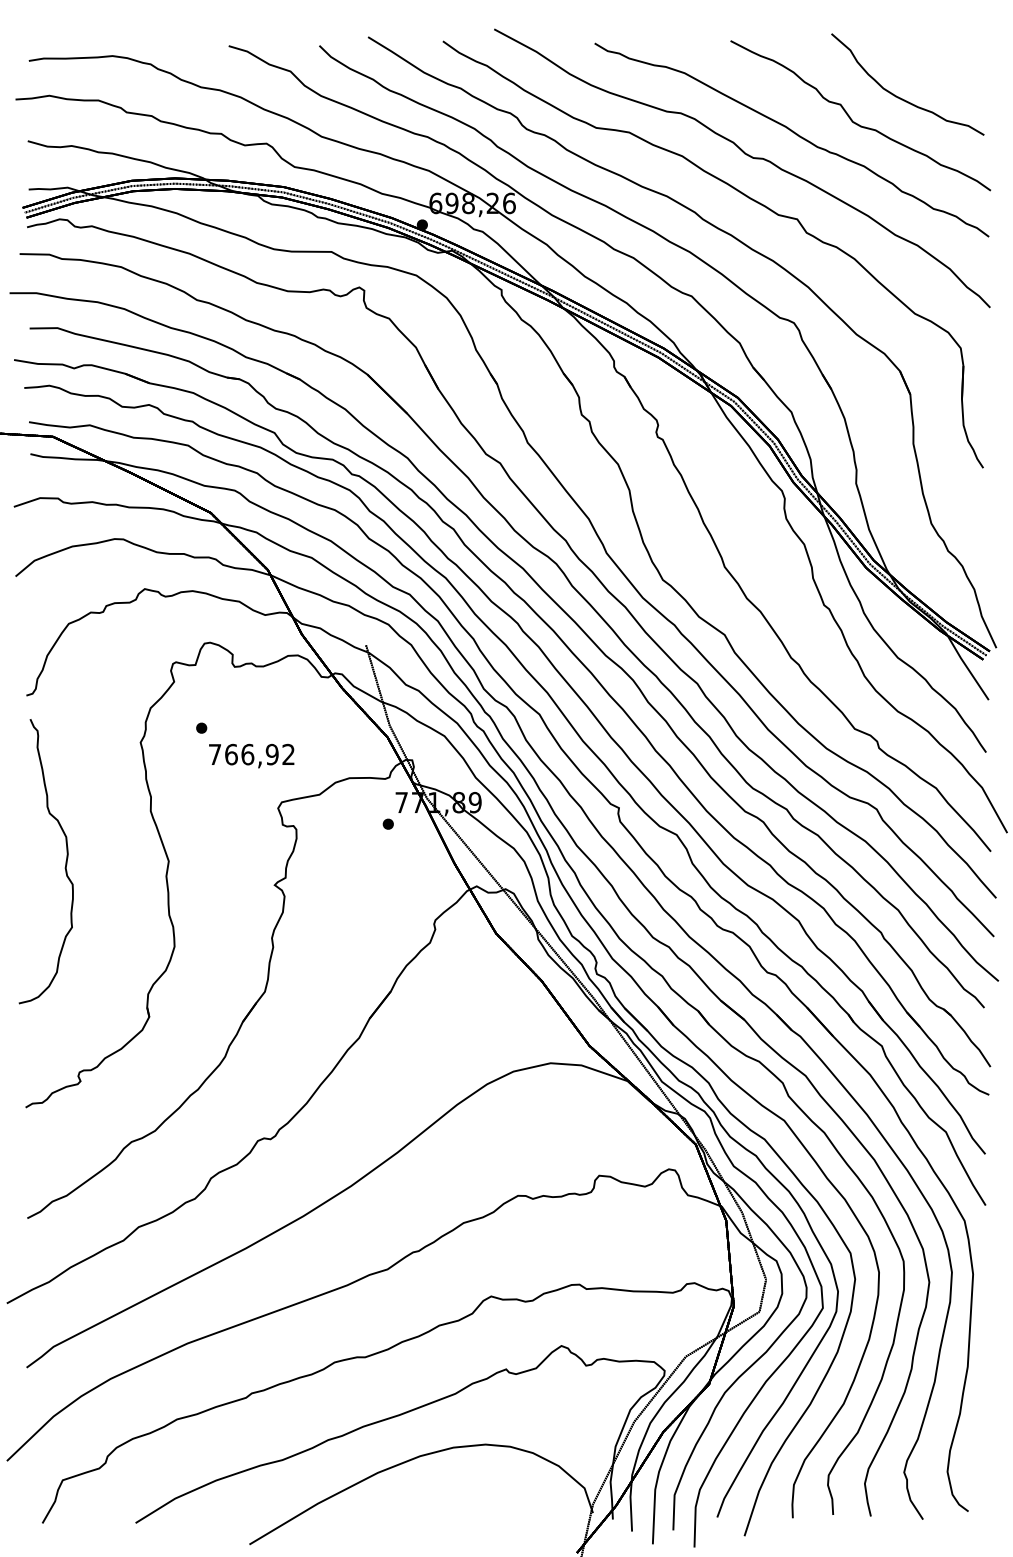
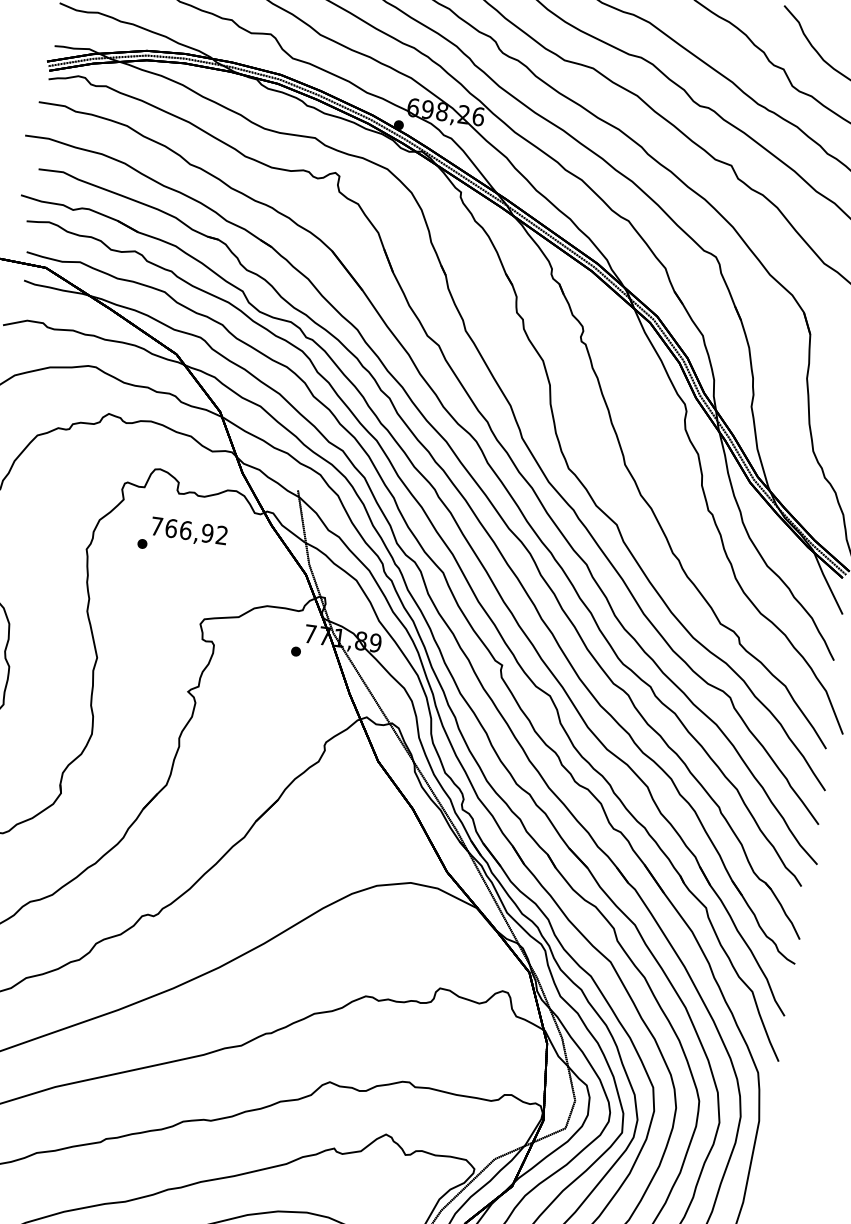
text: (251, 755) -> (189, 531), moved

